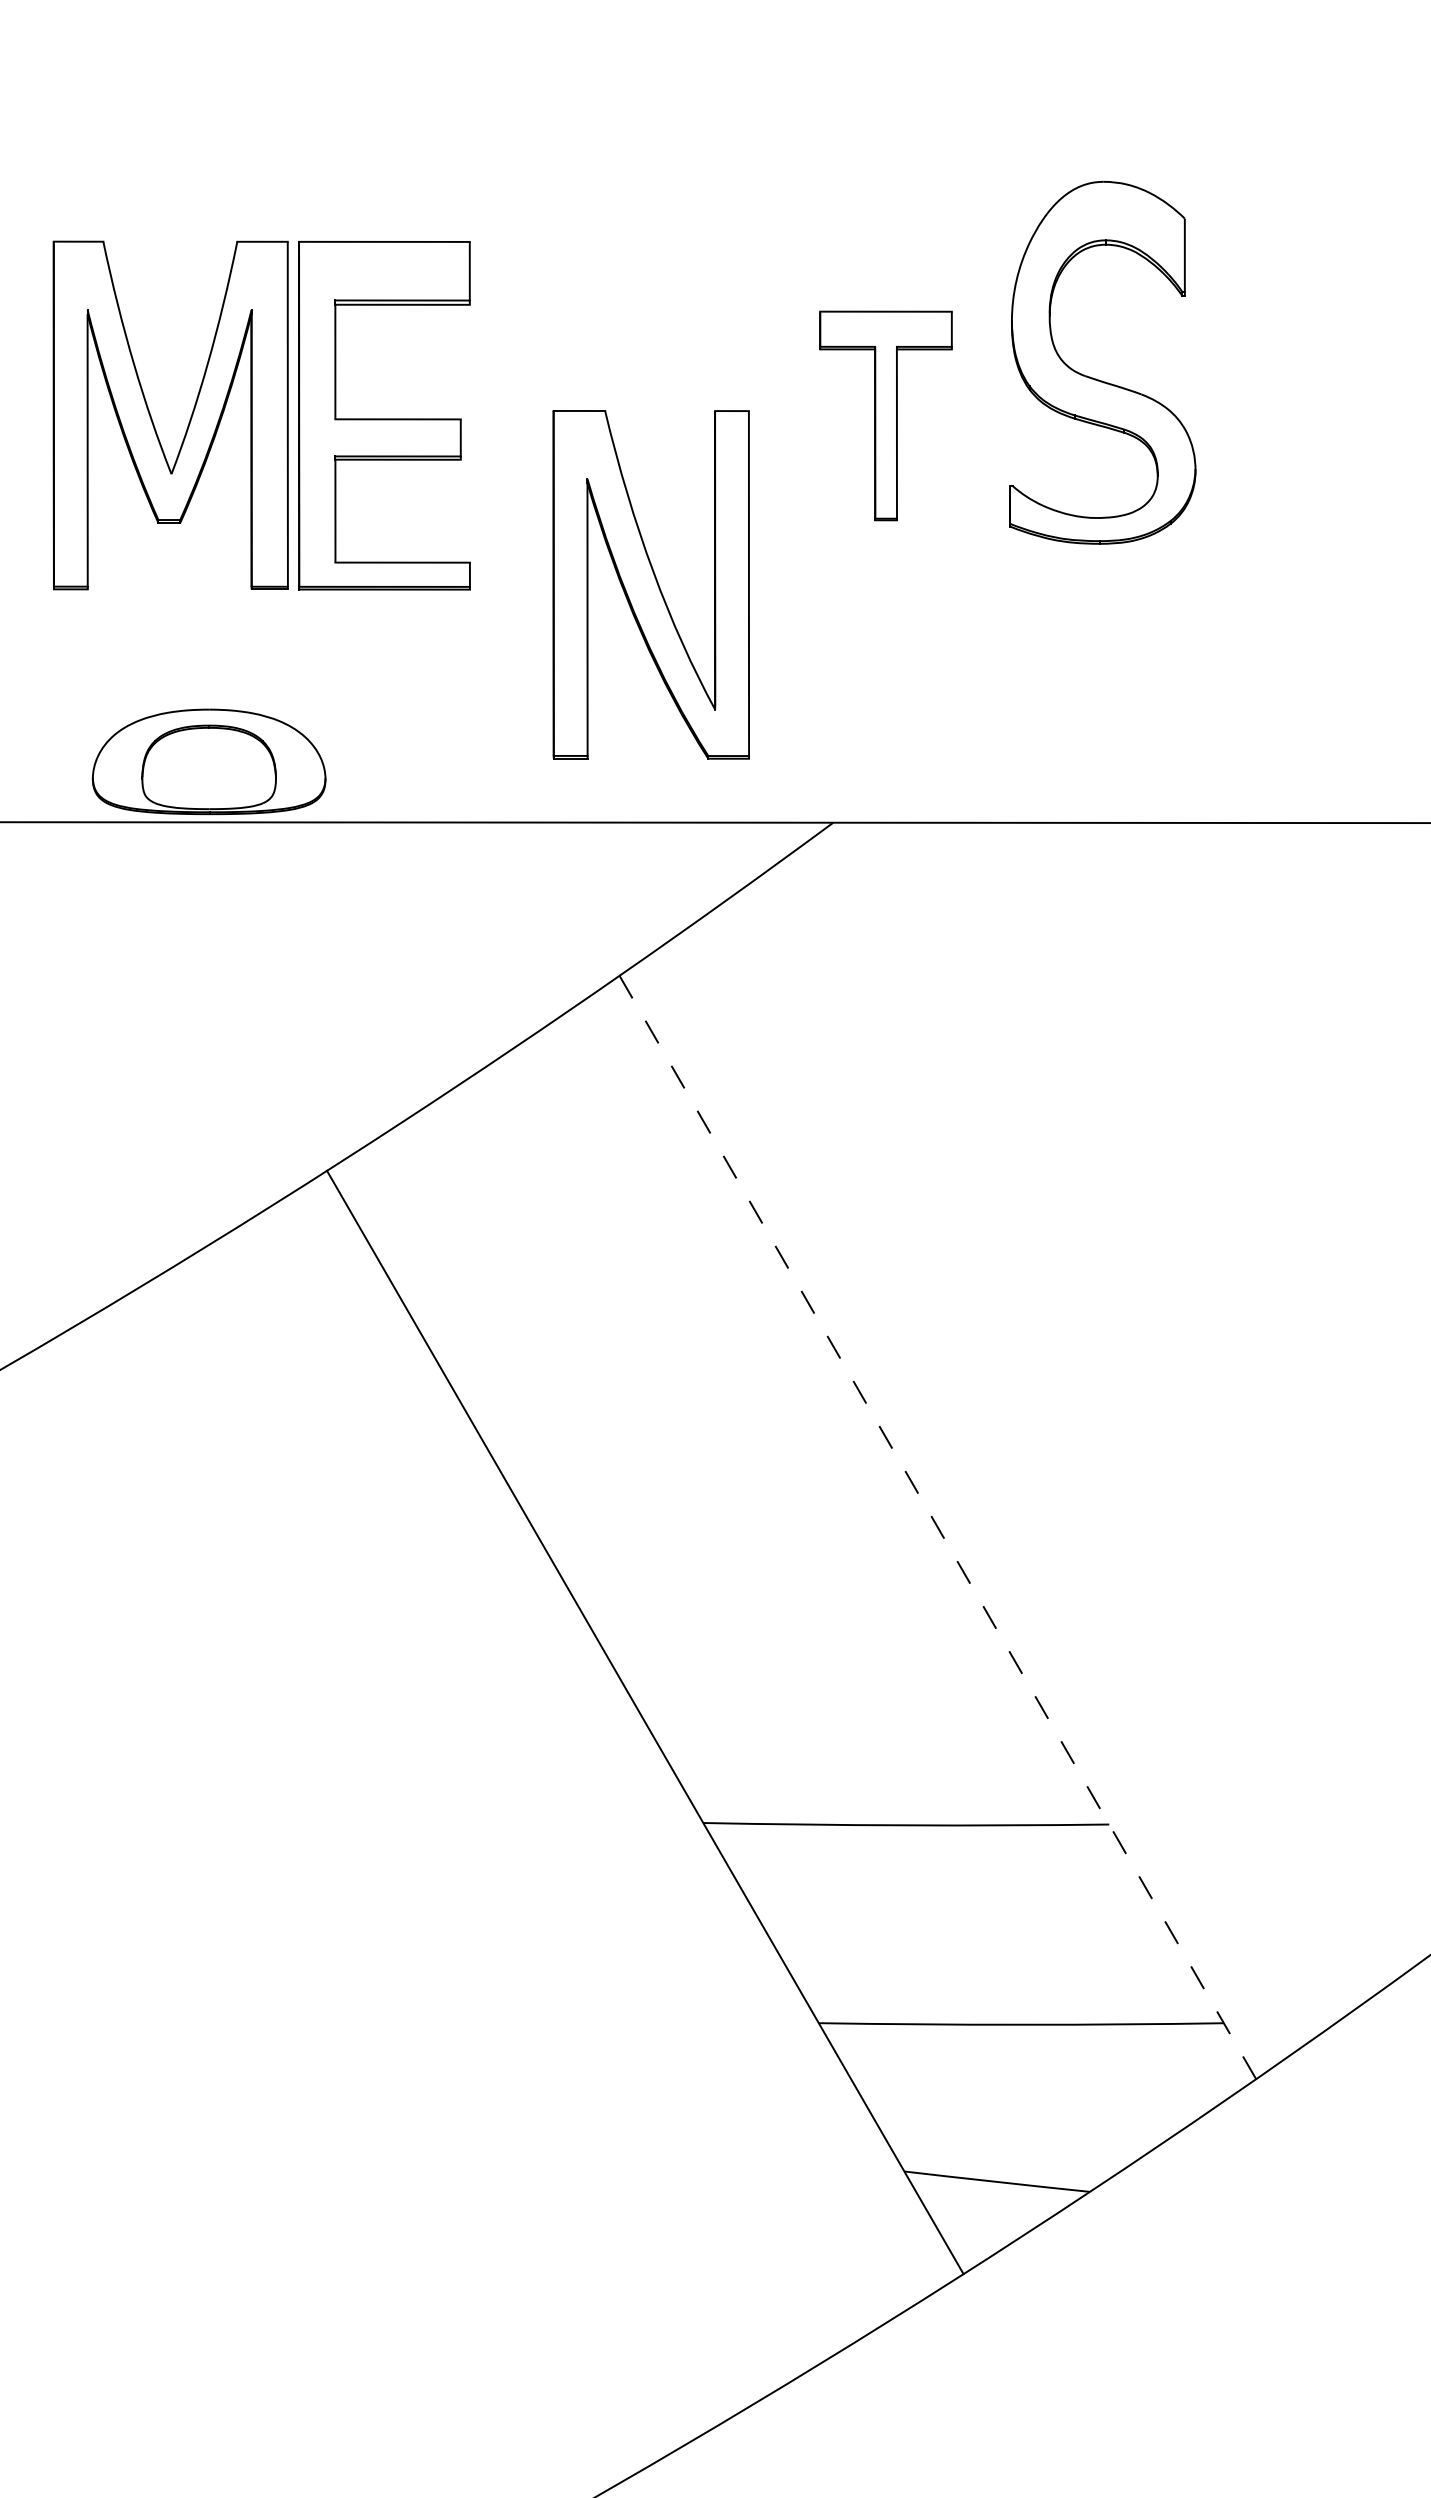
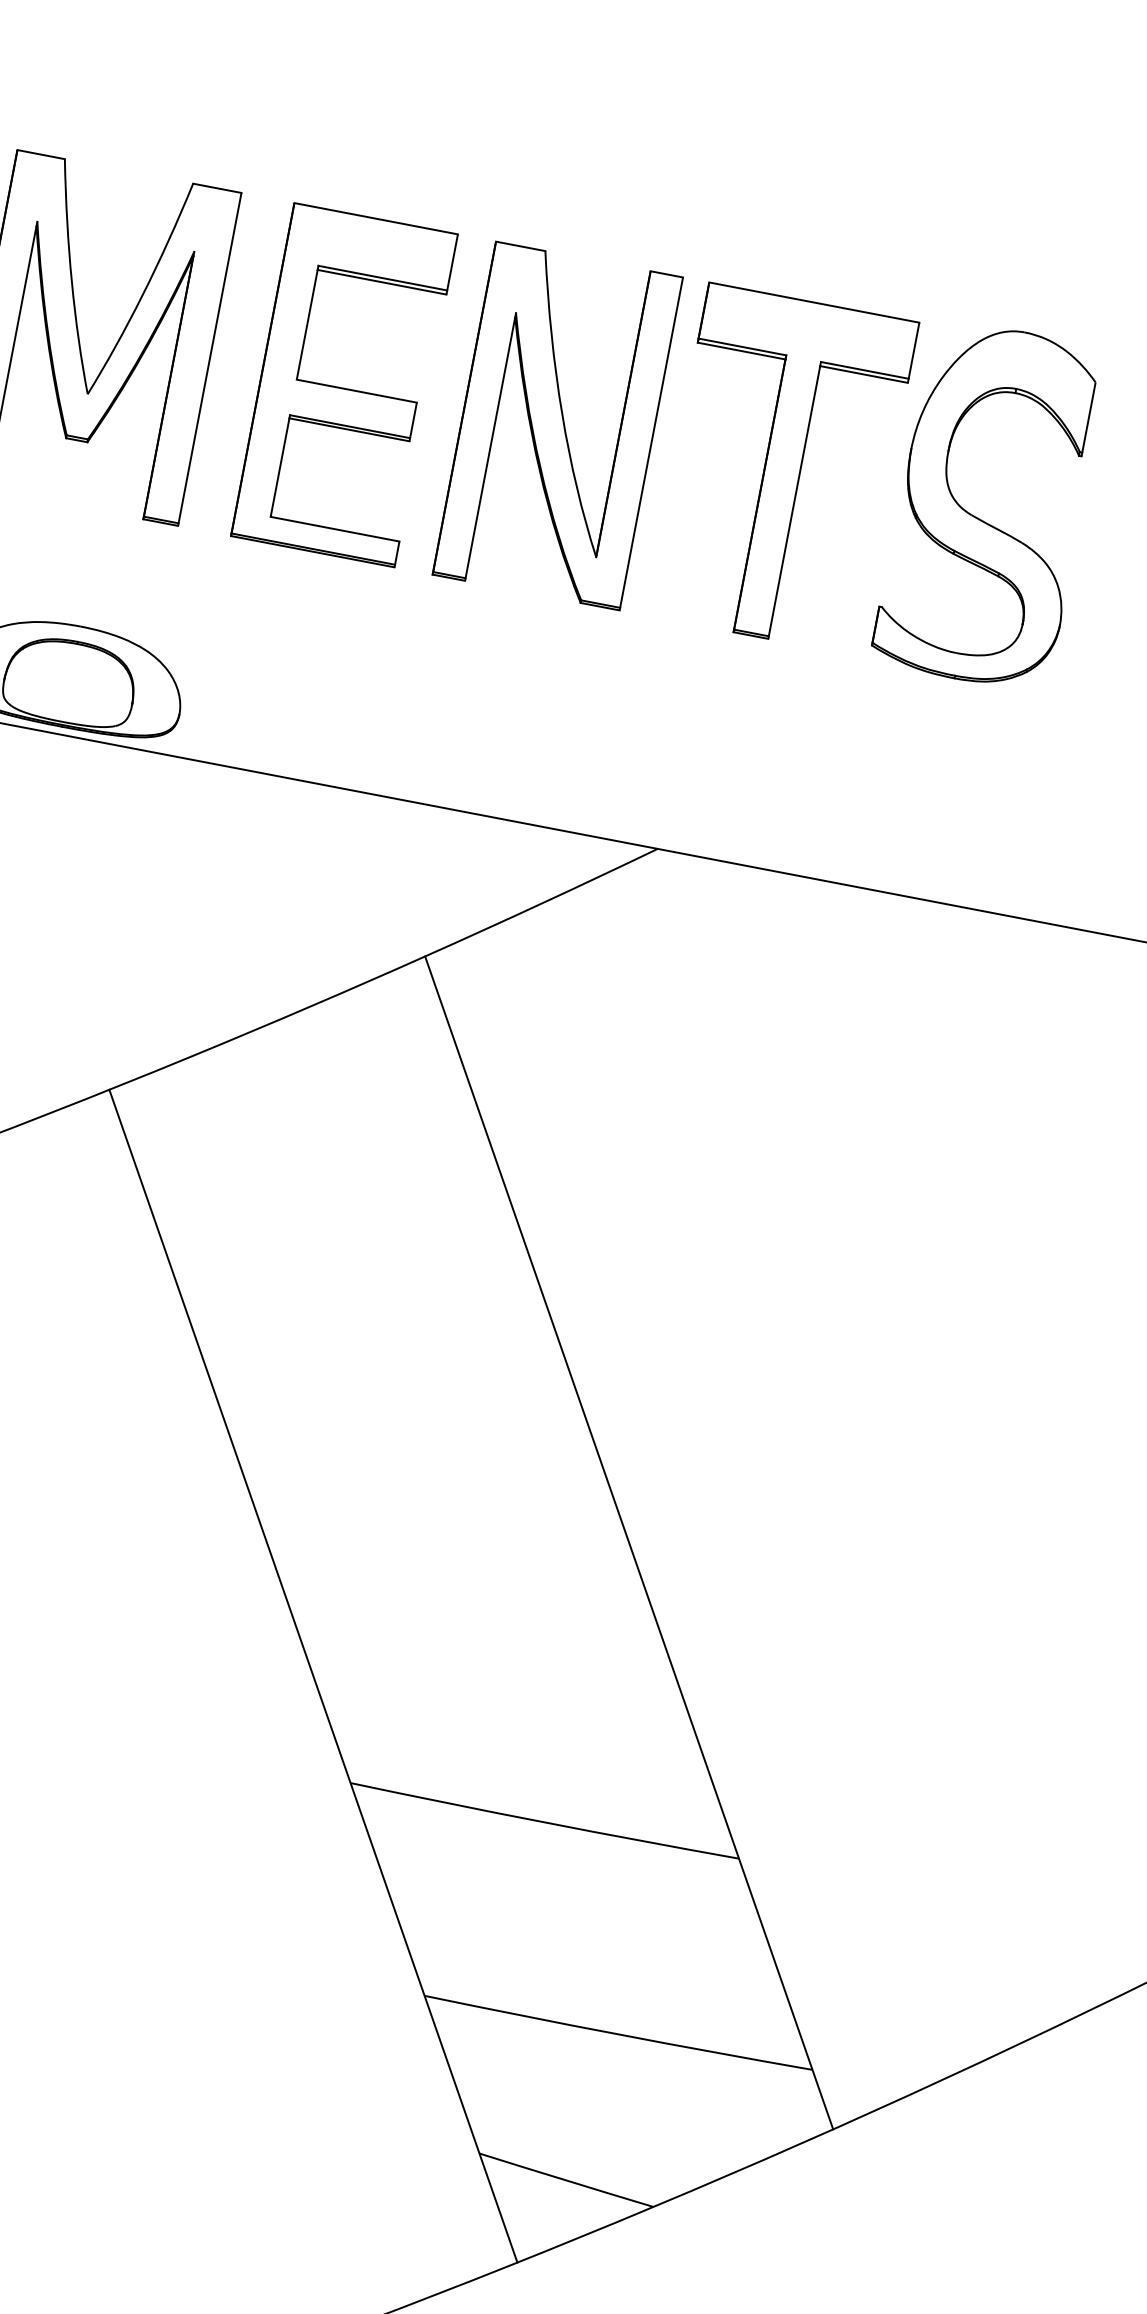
part: (1096, 378) -> (981, 519), moved
part: (384, 415) -> (344, 384), moved
part: (885, 415) -> (782, 468), size x1.67
part: (650, 584) -> (557, 425), moved
line: (937, 1527) -> (628, 1542), dashed -> solid

